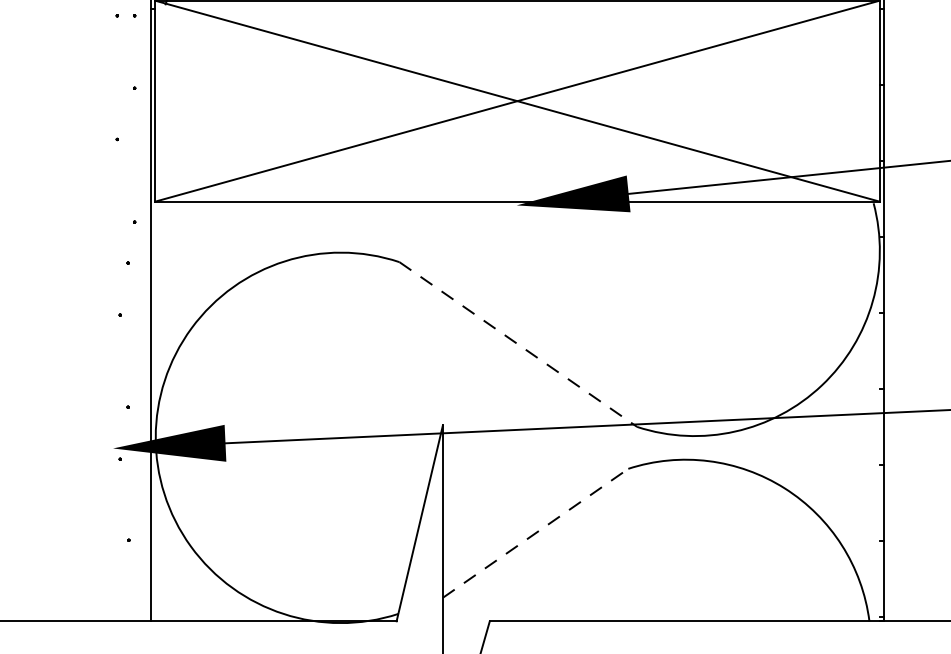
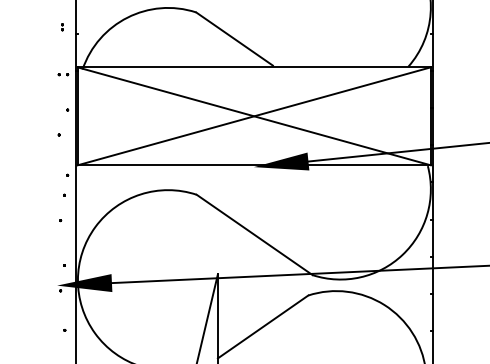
line: (520, 345) -> (255, 235), dashed -> solid
line: (536, 532) -> (263, 326), dashed -> solid

